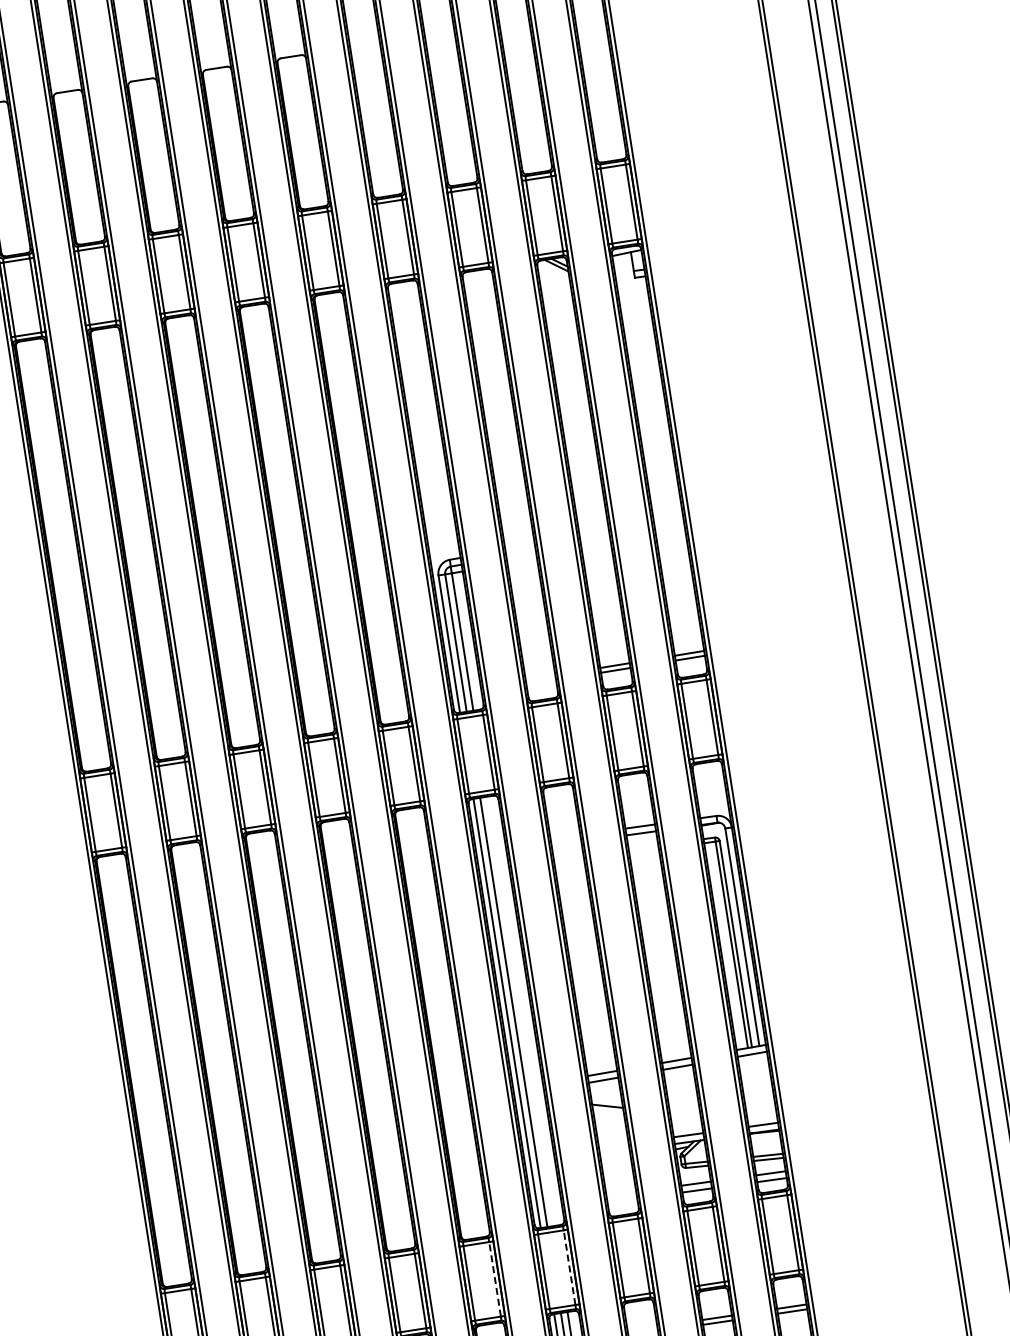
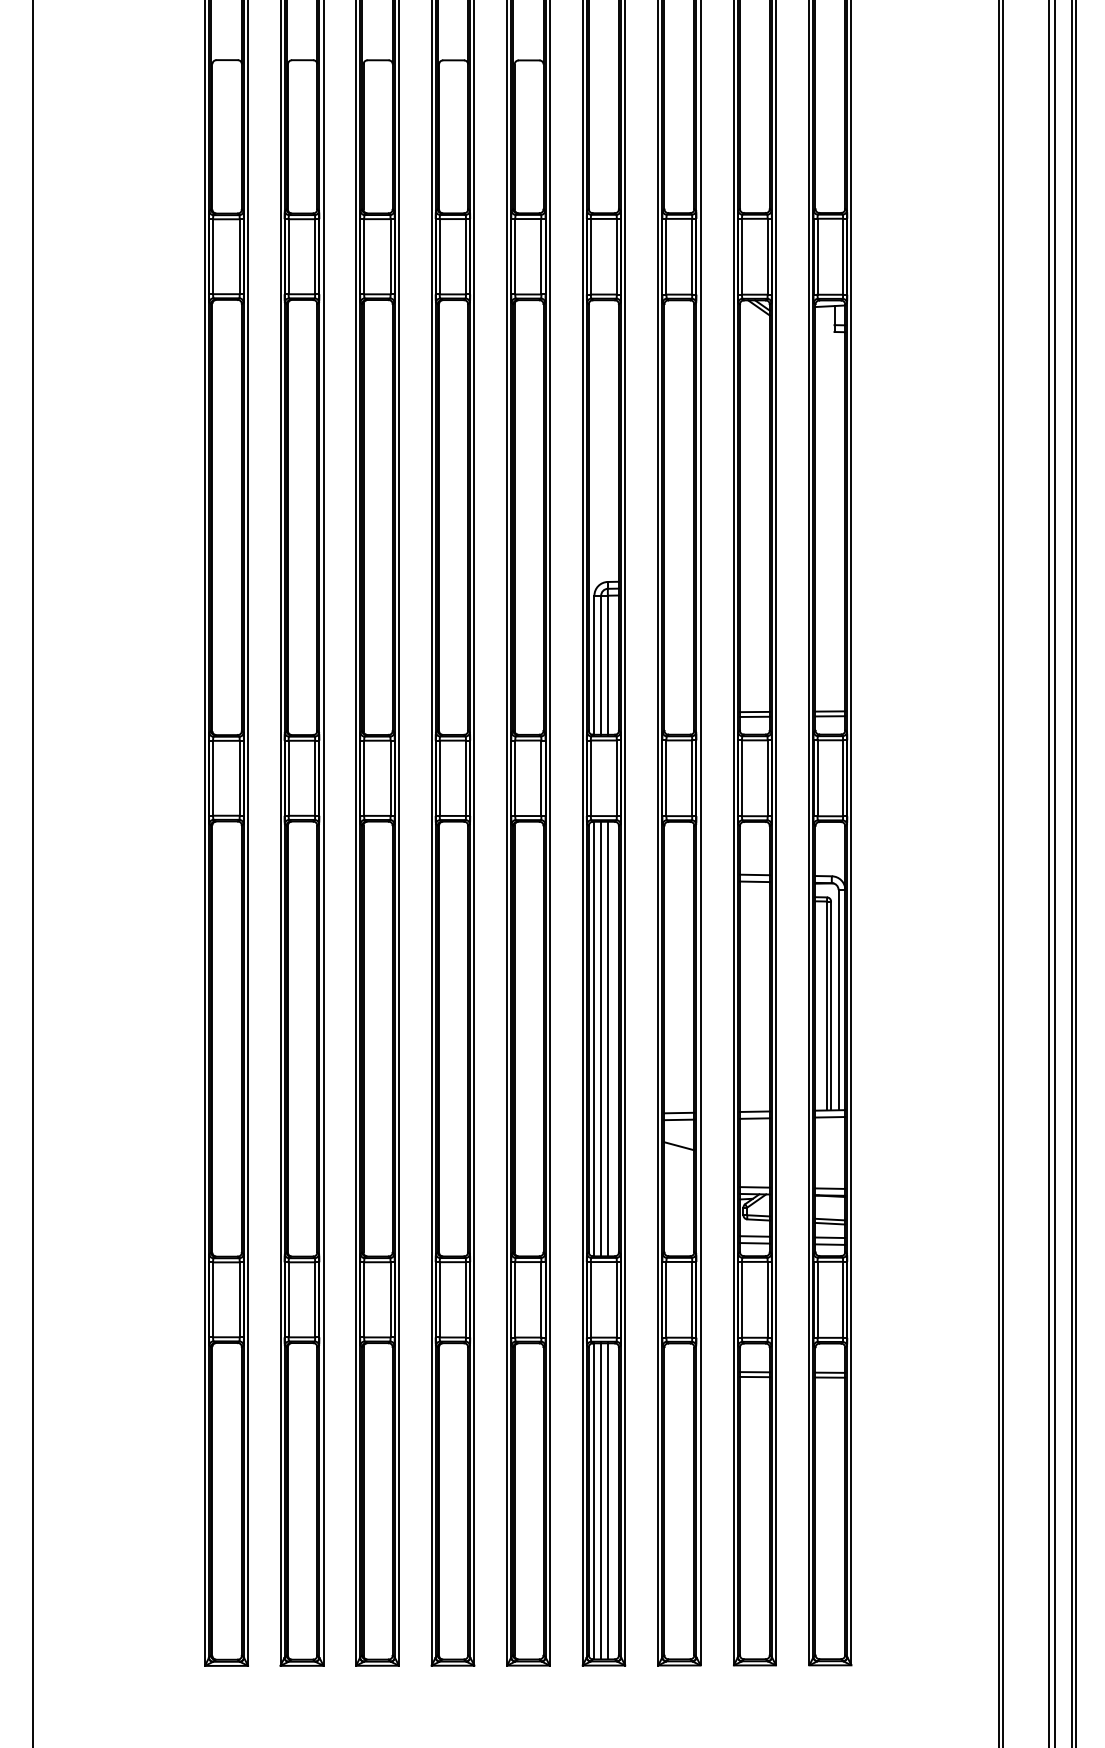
line: (519, 1010) -> (607, 1038), added
line: (569, 1267) -> (616, 1299), dashed -> solid
line: (495, 1278) -> (541, 1299), dashed -> solid

